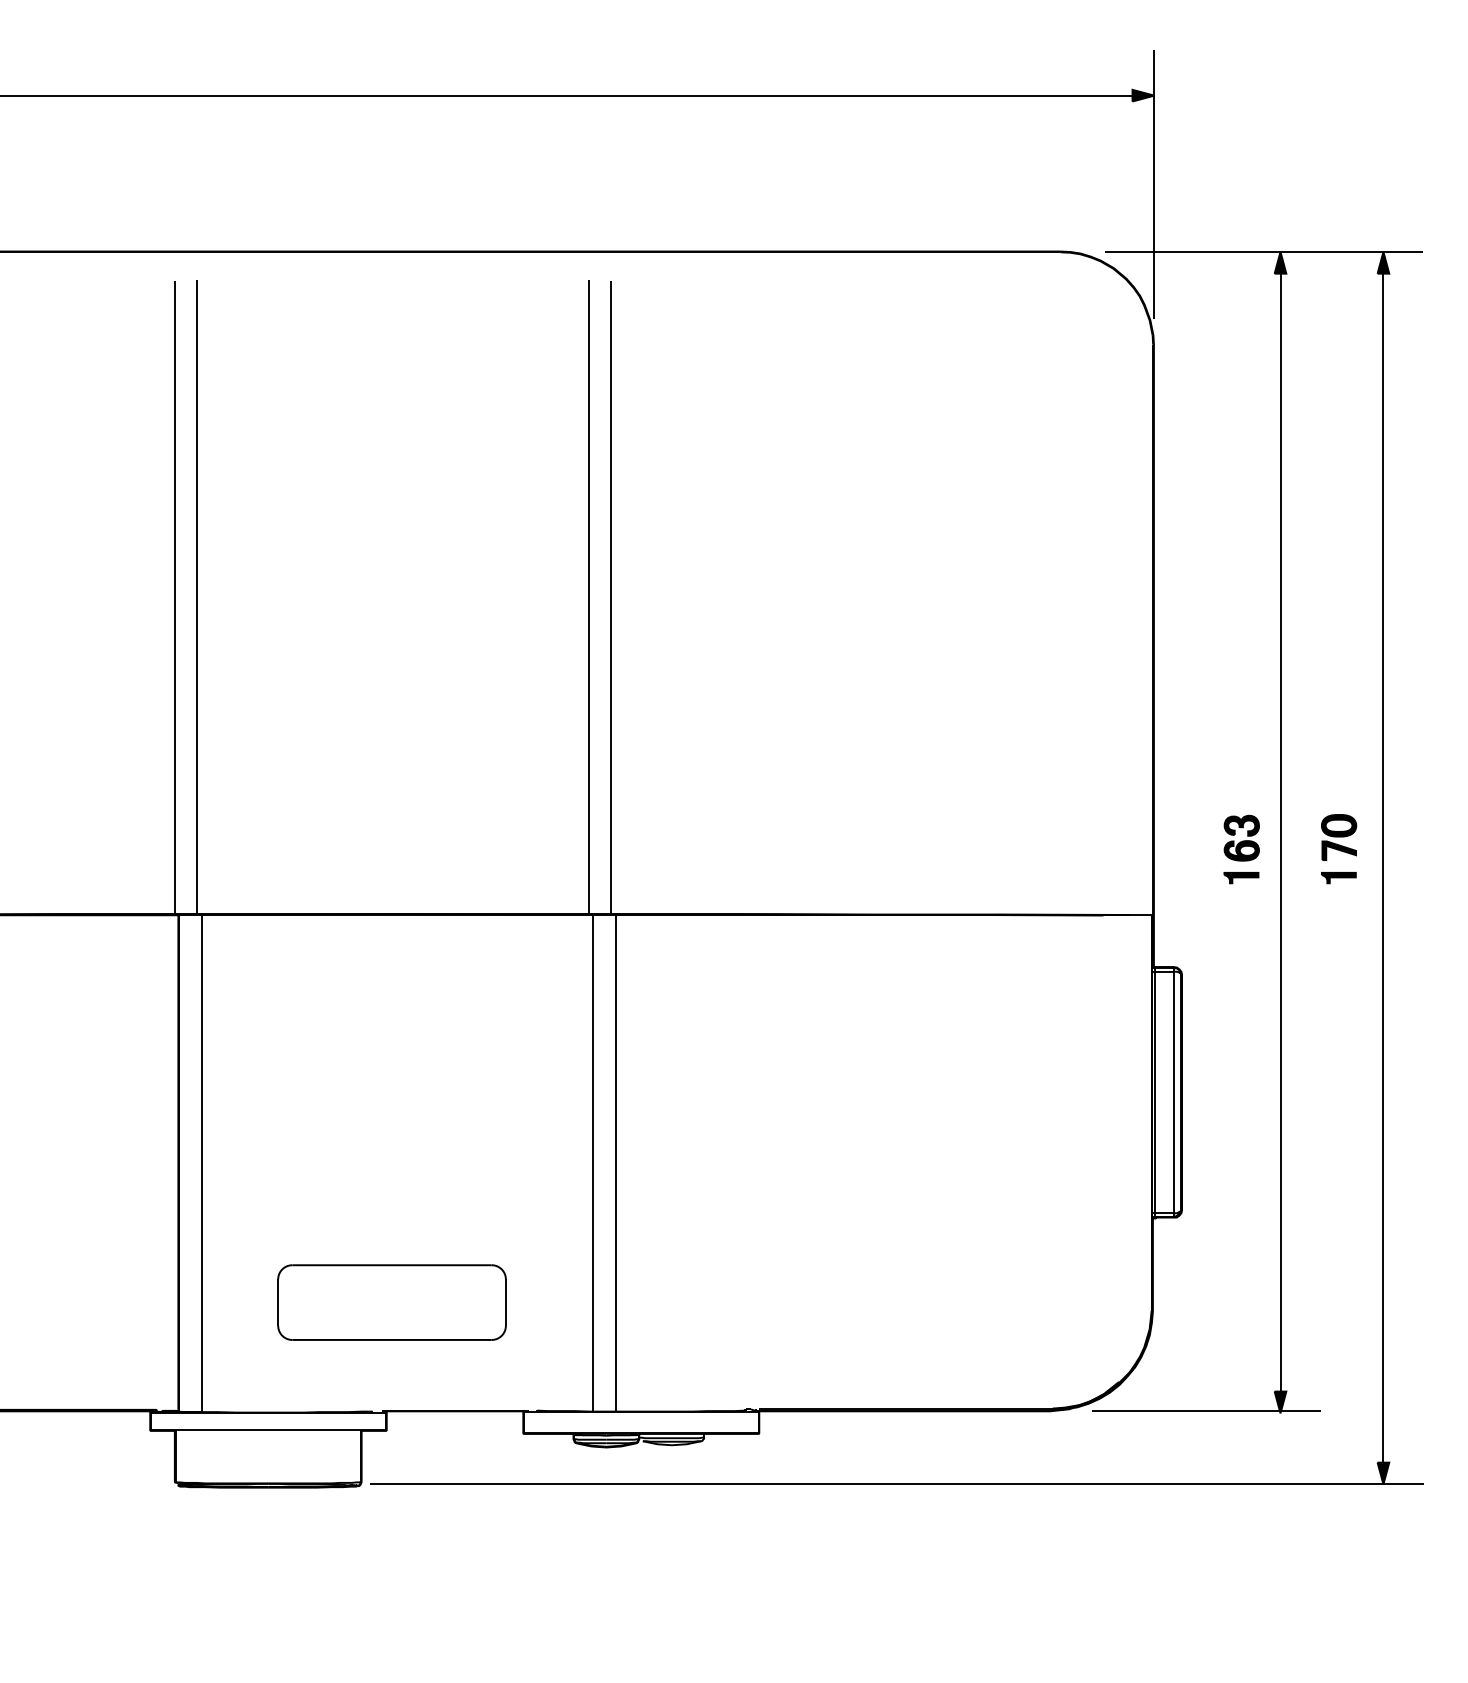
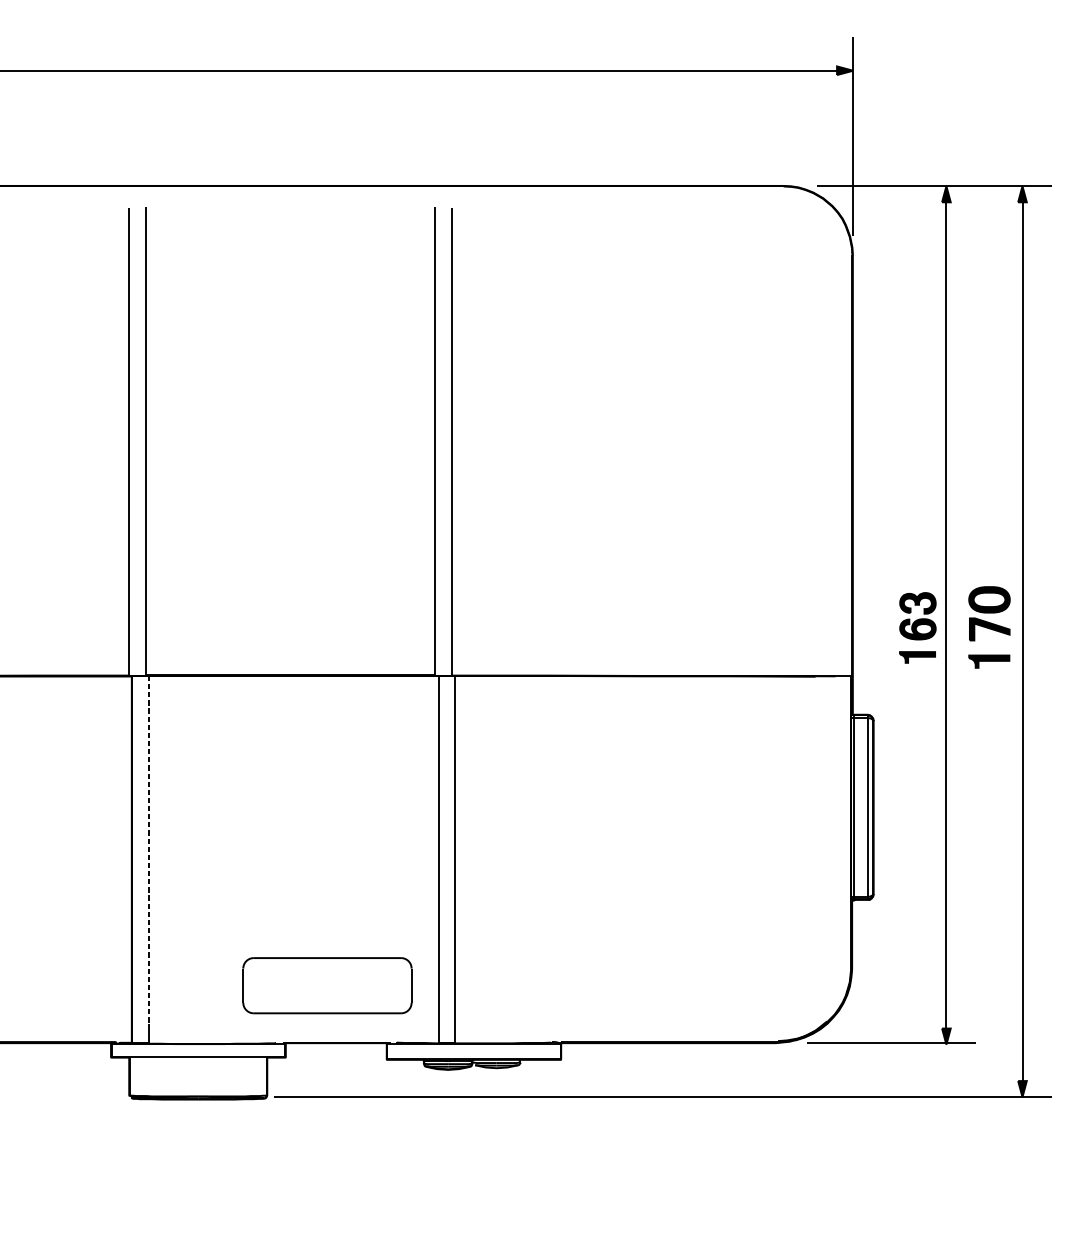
part: (1241, 849) -> (917, 627), size x1.4
part: (1339, 849) -> (990, 627), size x1.6
line: (201, 1150) -> (148, 850), solid -> dashed
part: (391, 1302) -> (327, 985), moved

